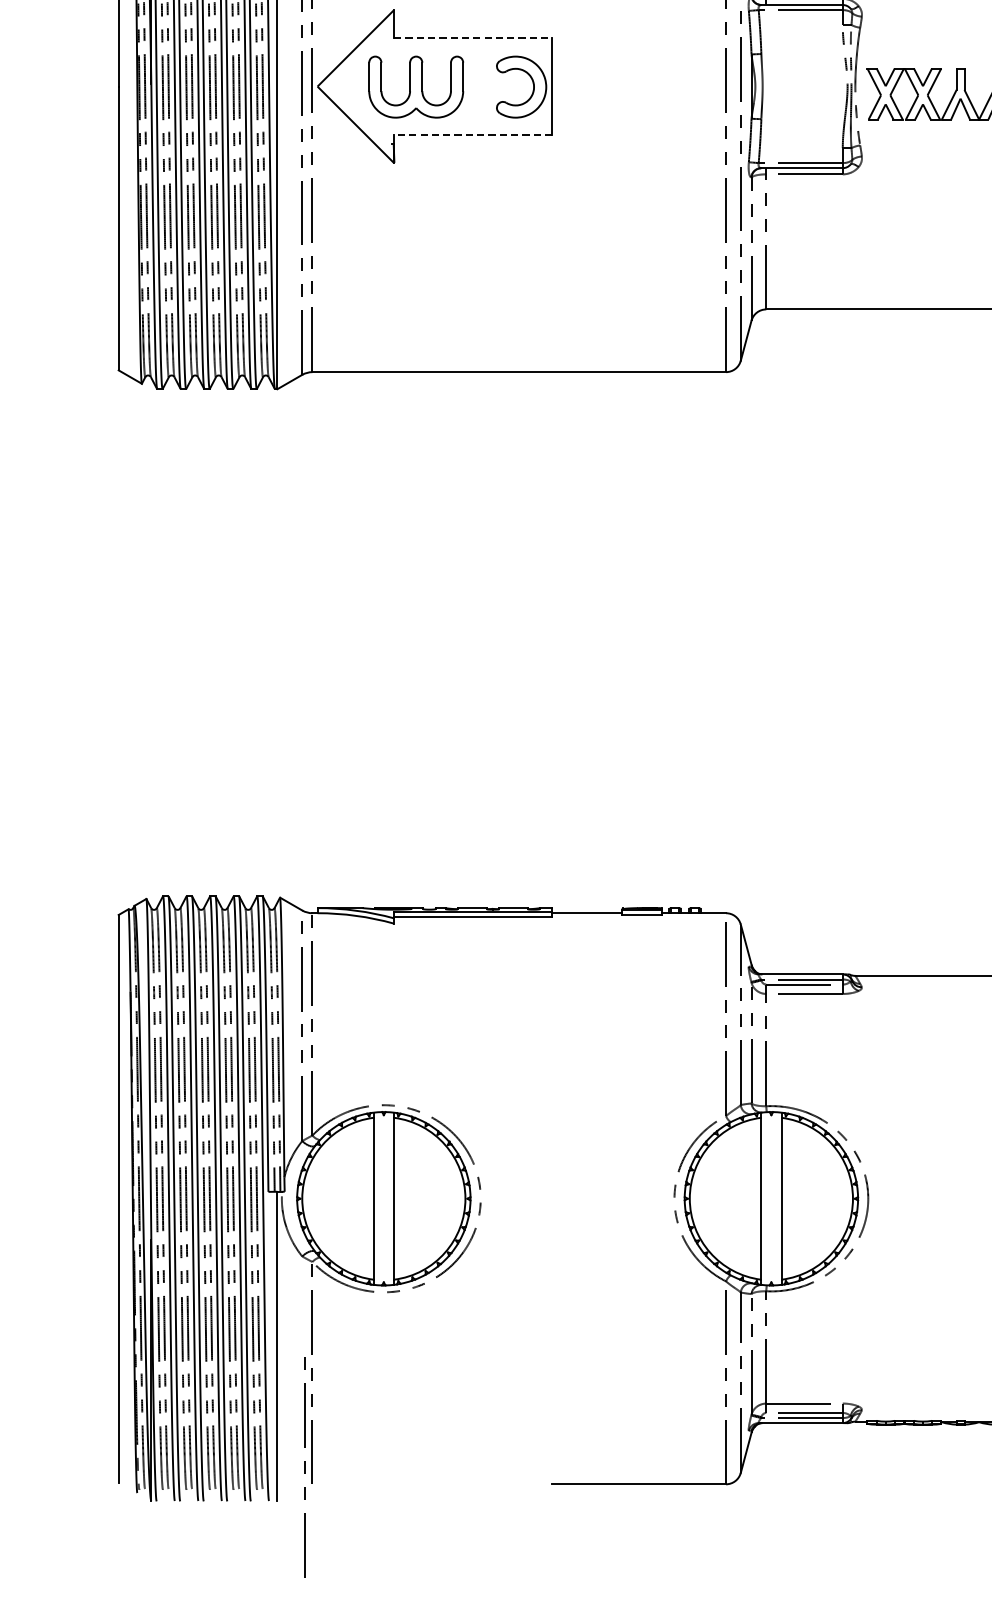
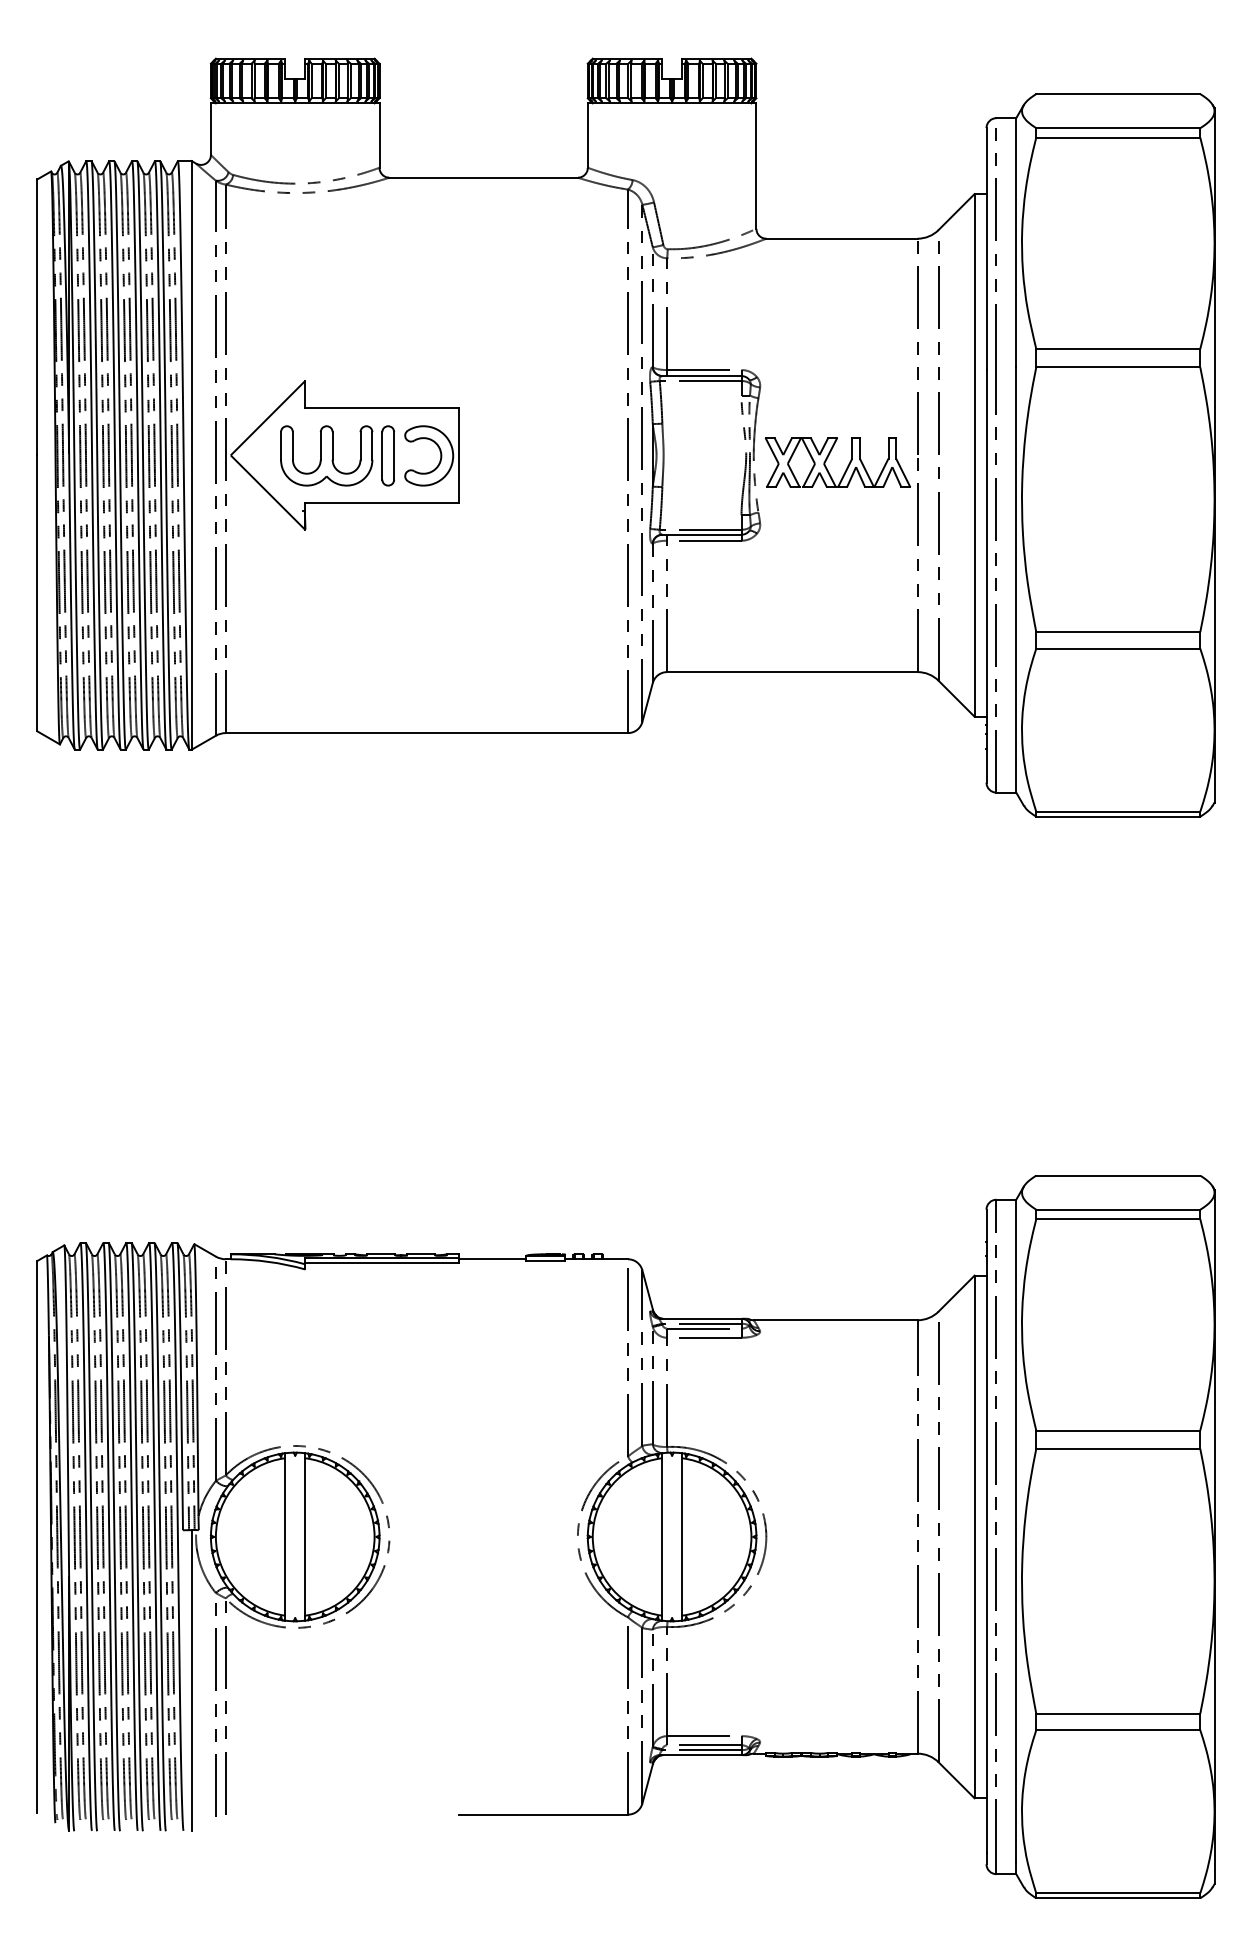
line: (473, 38) -> (382, 408), dashed -> solid
part: (478, 86) -> (387, 455), added
line: (473, 135) -> (382, 502), dashed -> solid
line: (304, 1466) -> (215, 1709), moved

